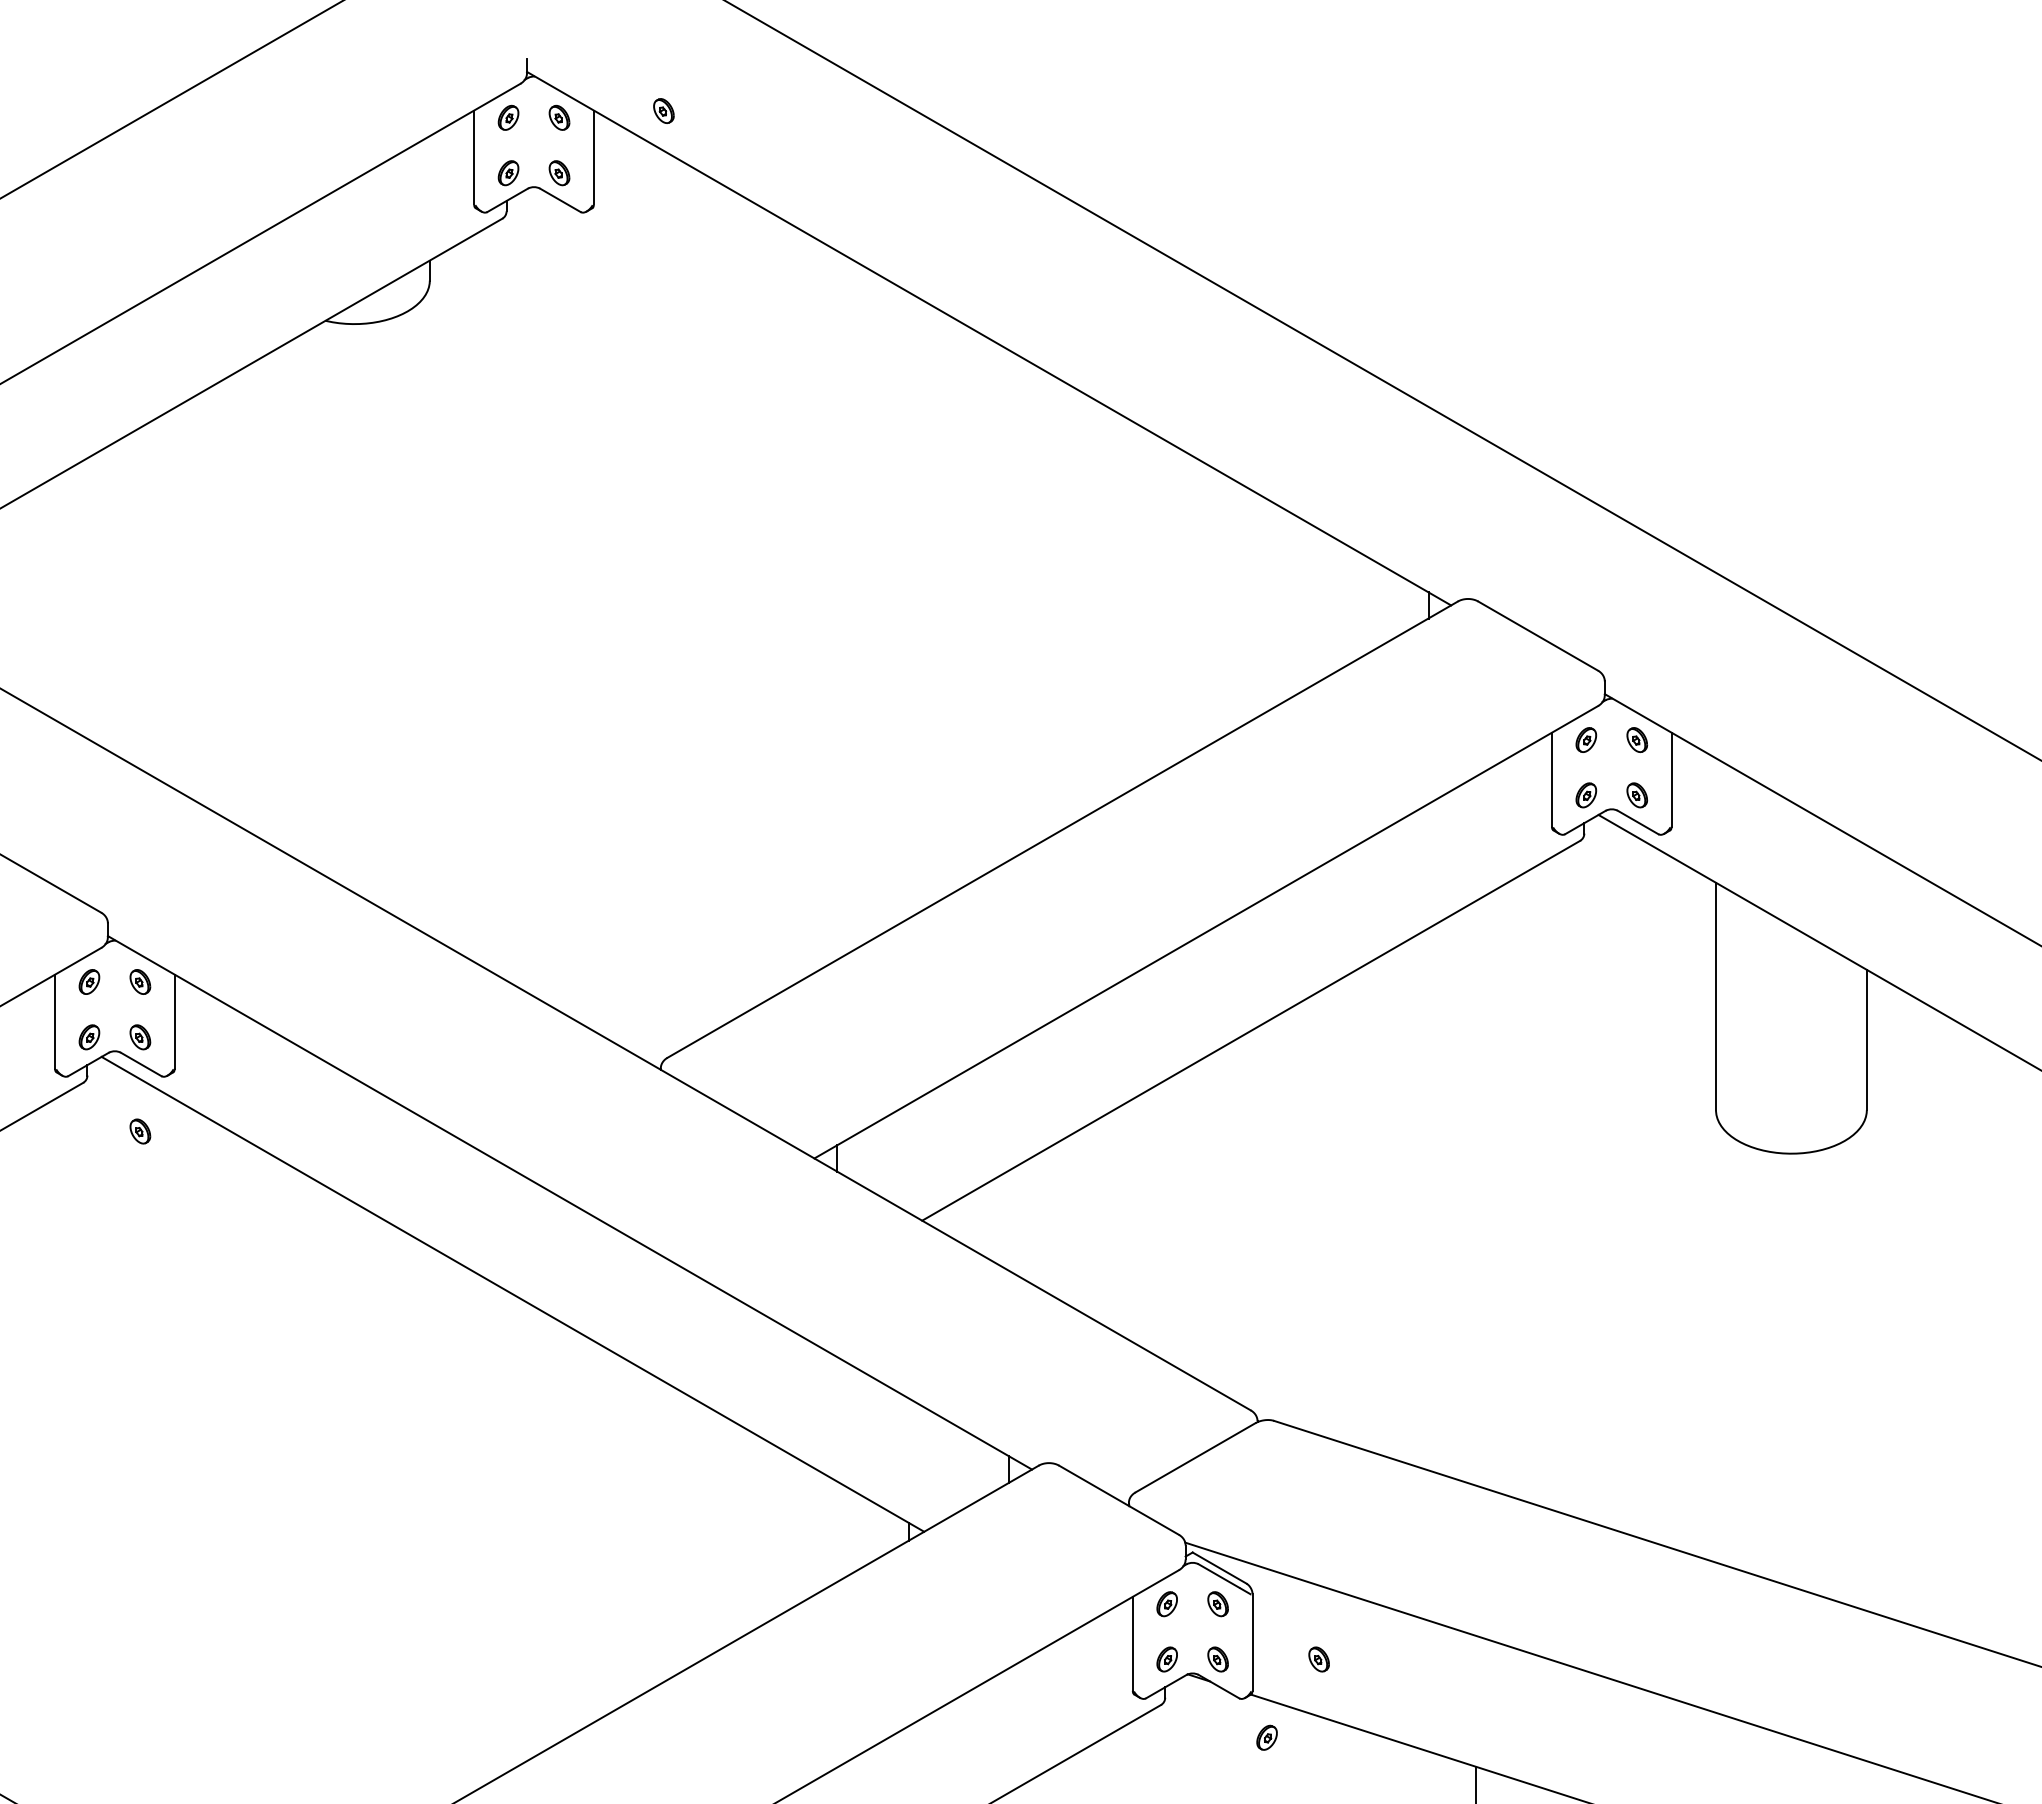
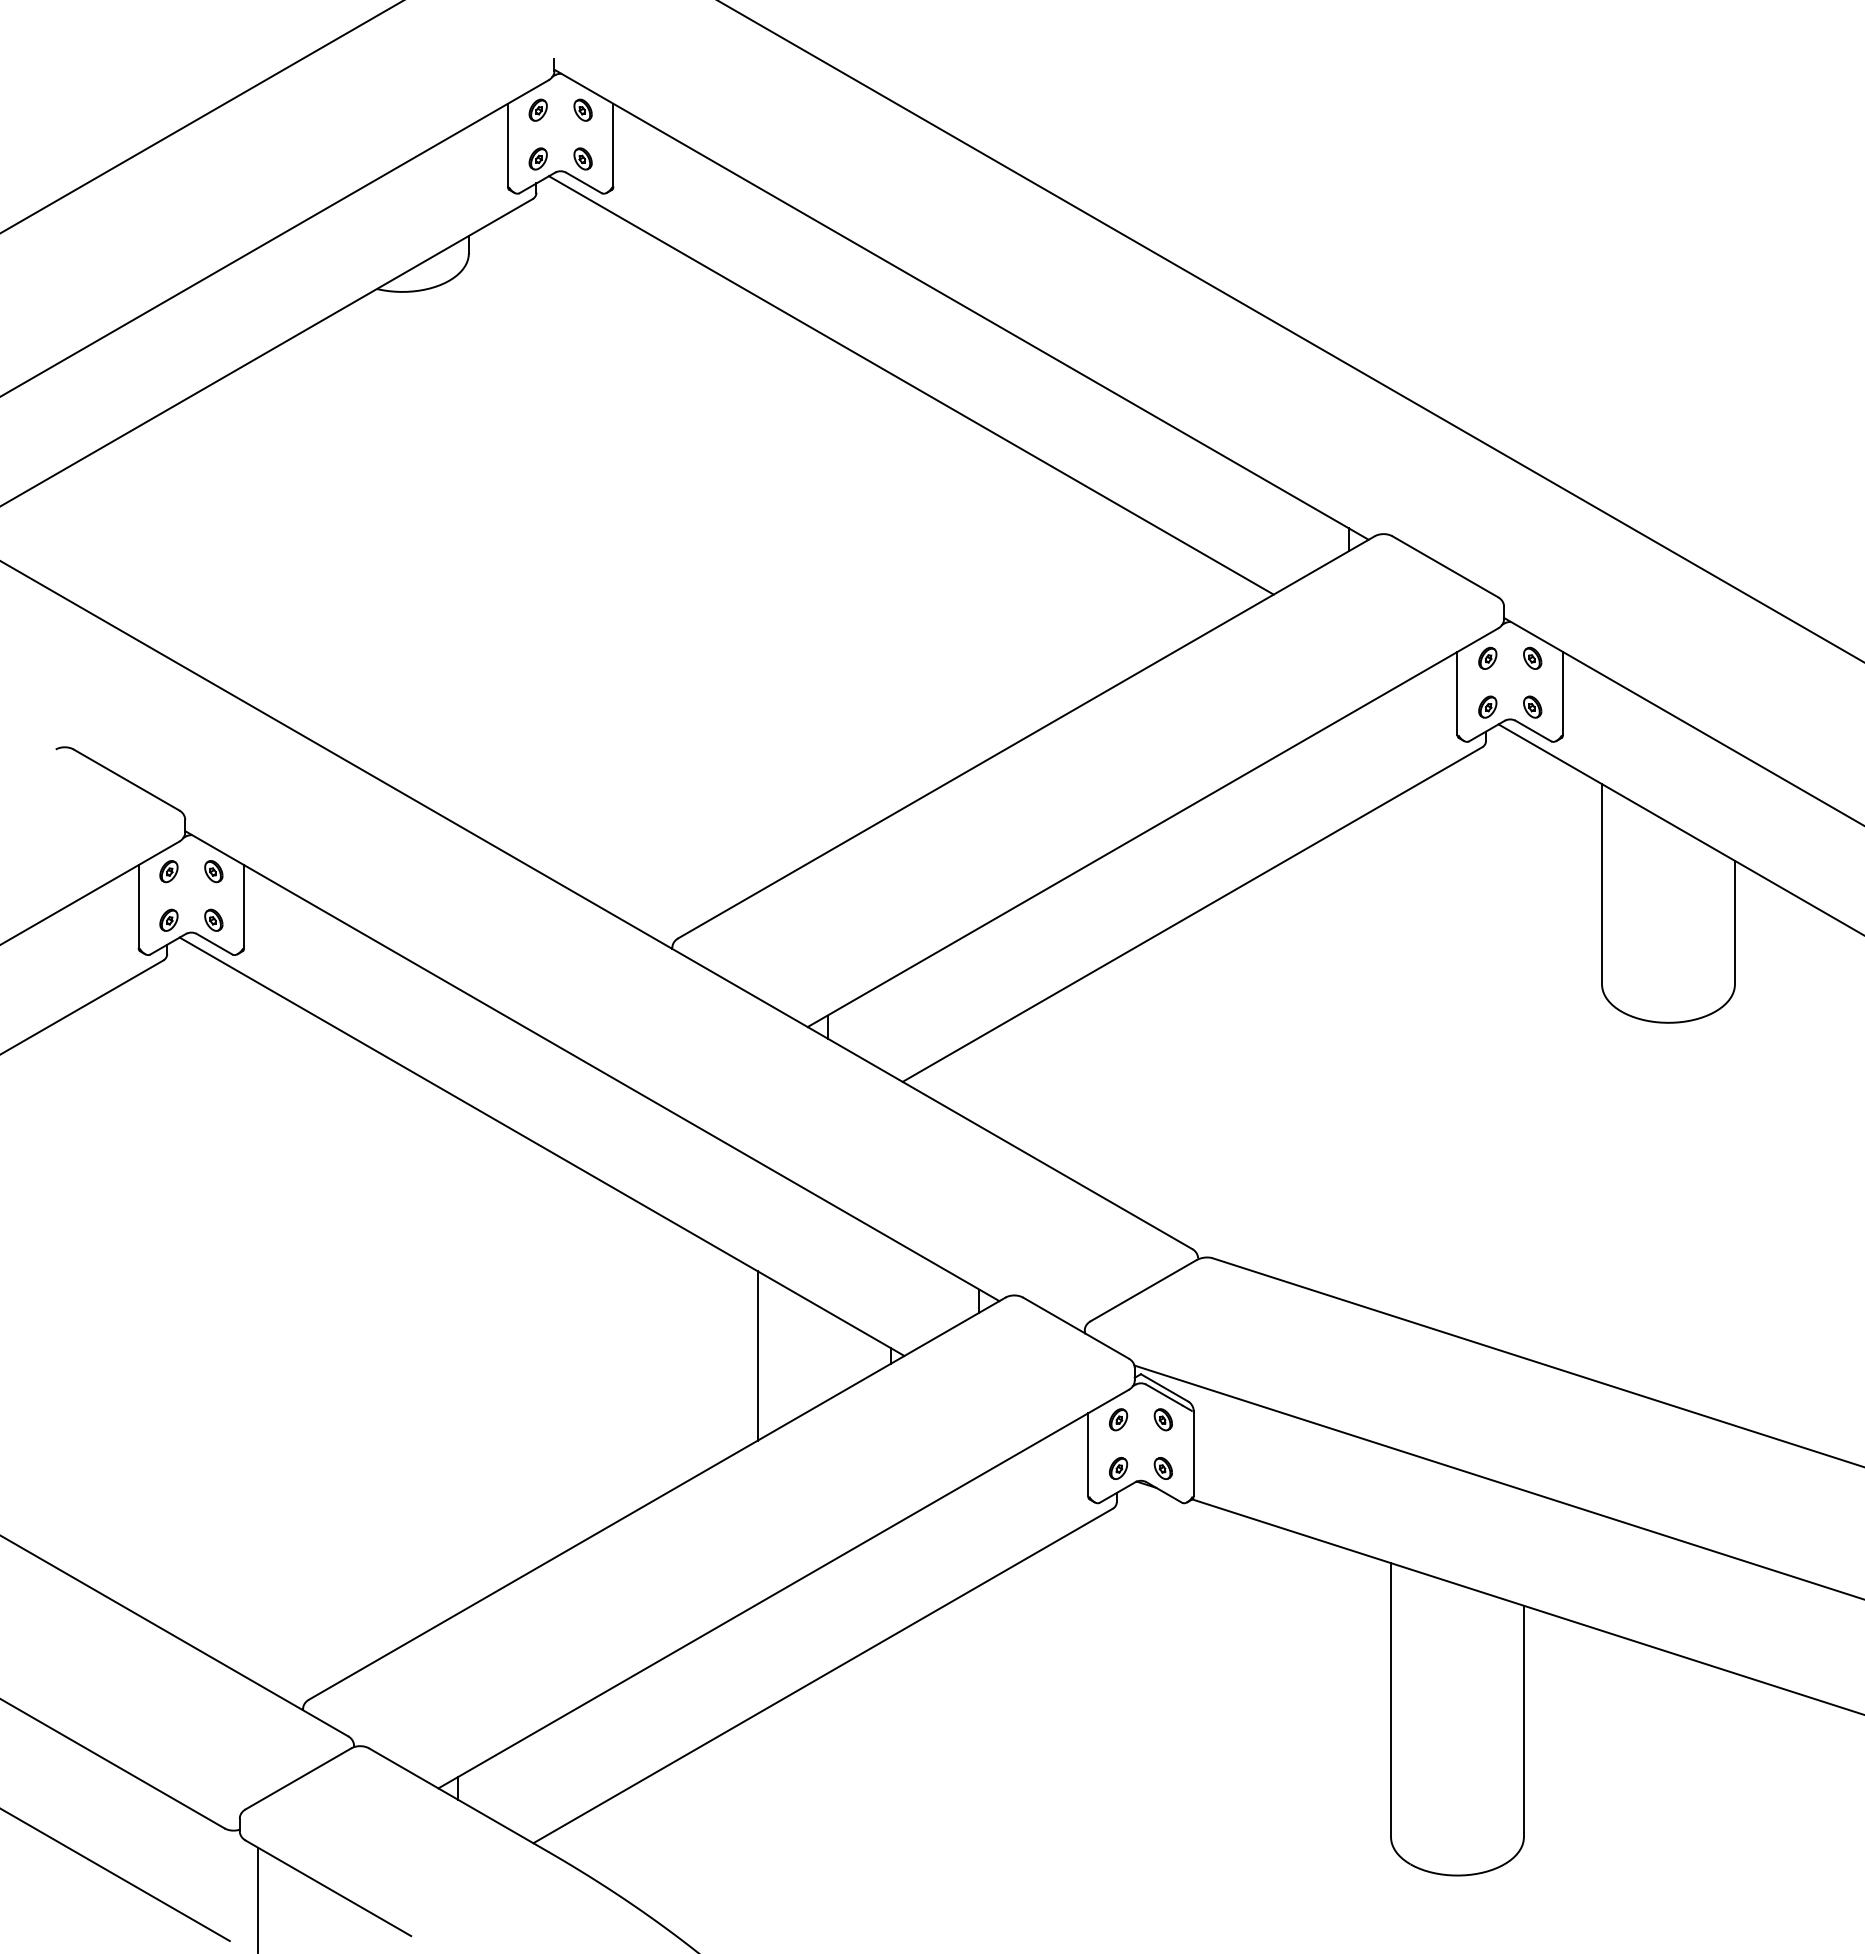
part: (663, 110) -> (674, 103), removed
line: (931, 430) -> (910, 385), added
part: (140, 1130) -> (213, 1002), removed
line: (757, 1531) -> (757, 1355), added
part: (1318, 1659) -> (1251, 1468), removed
part: (1267, 1737) -> (1206, 1537), removed

